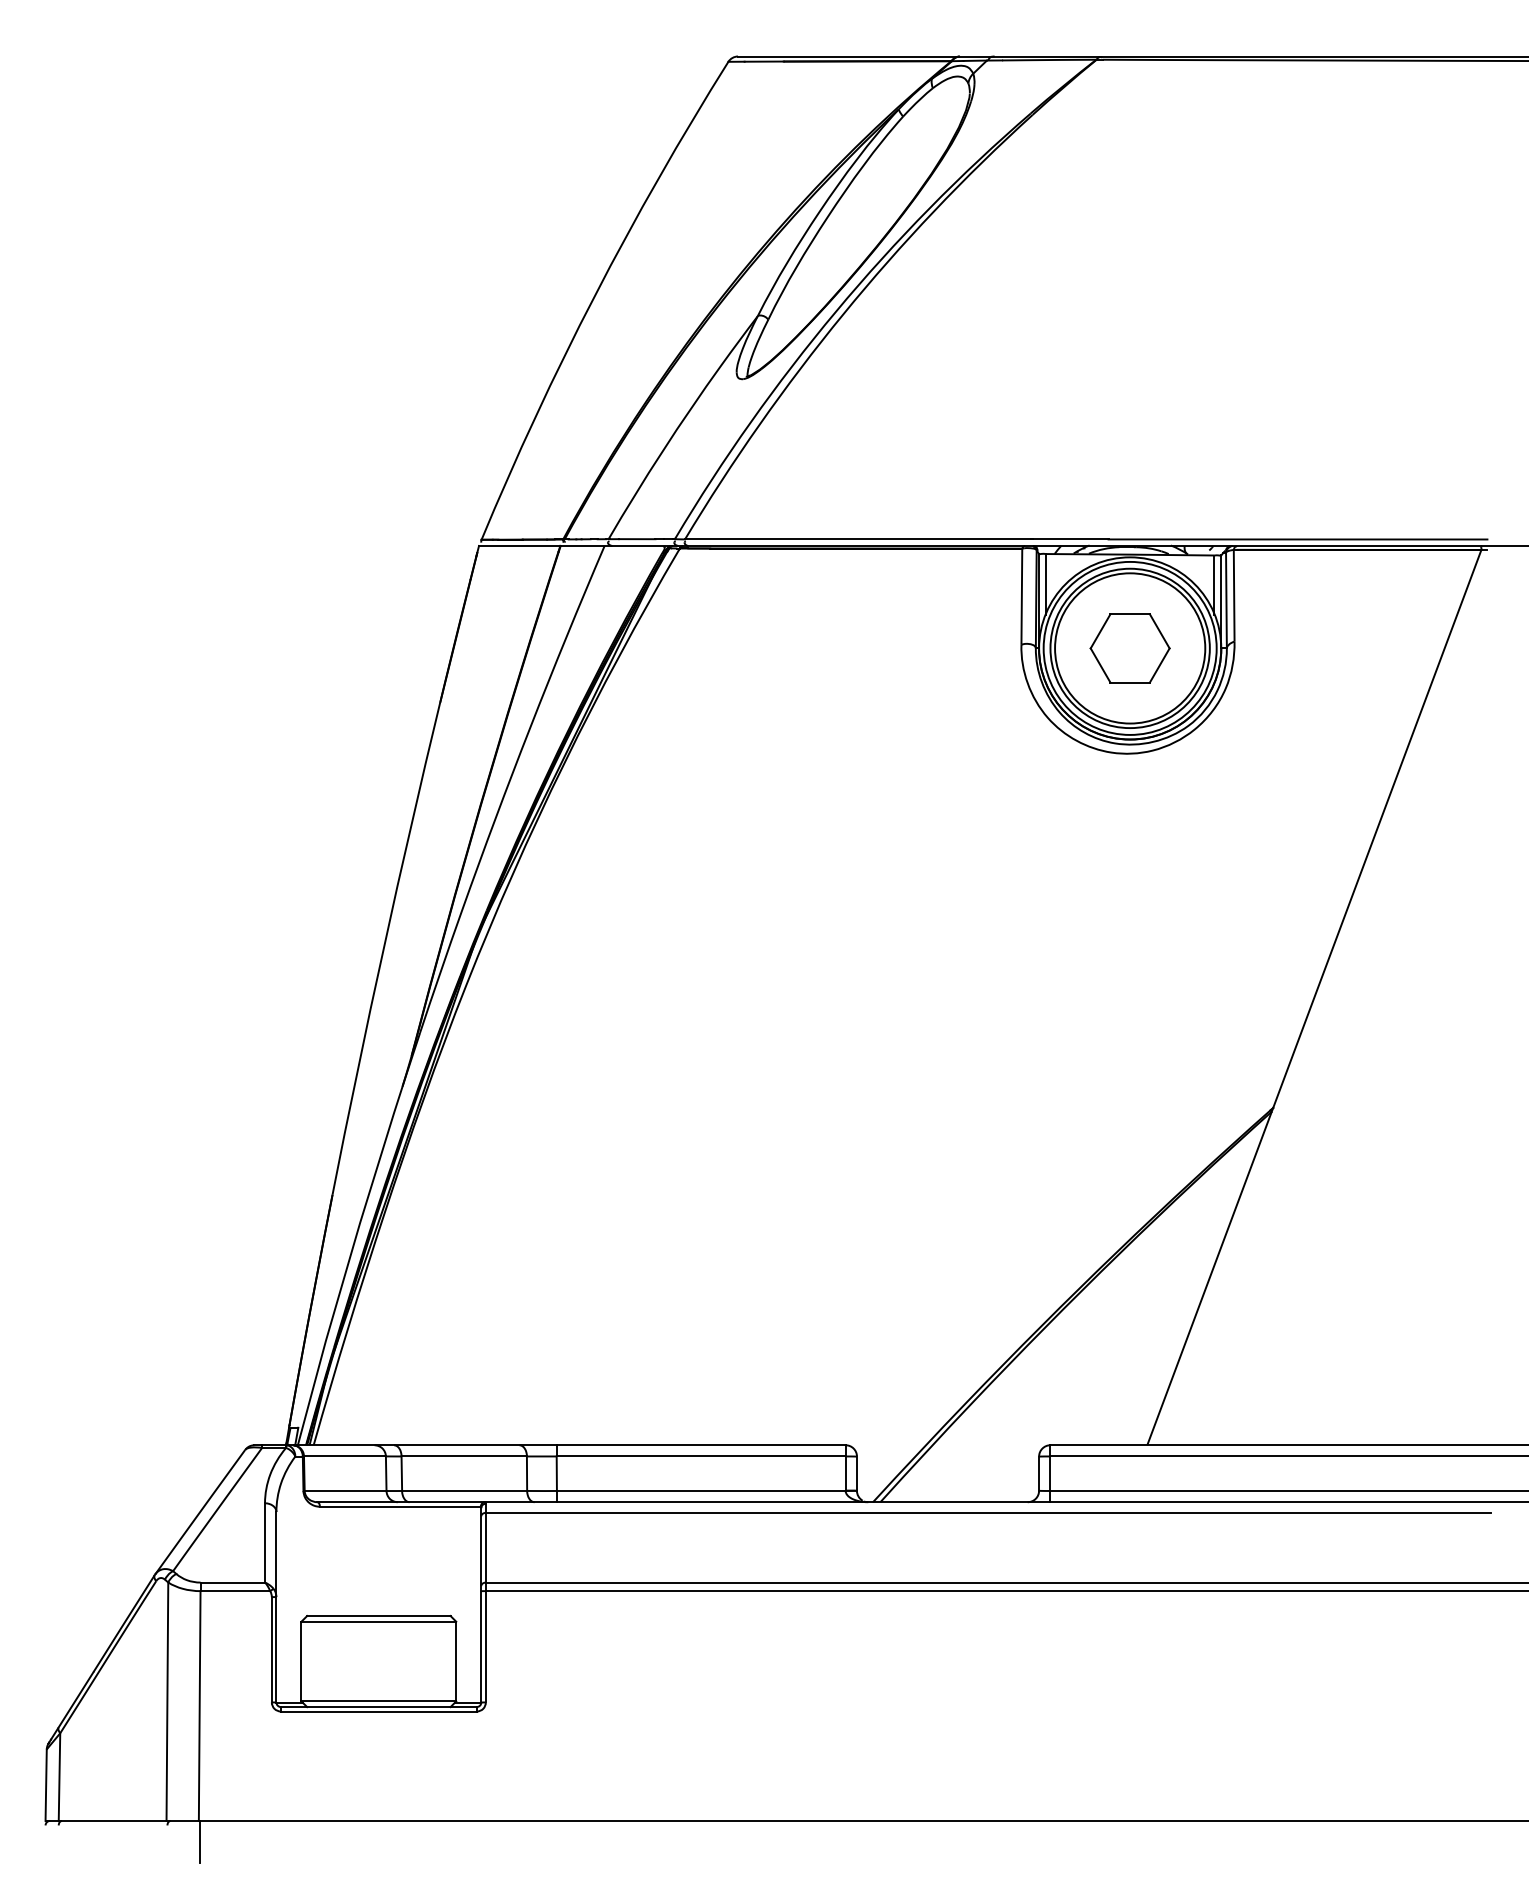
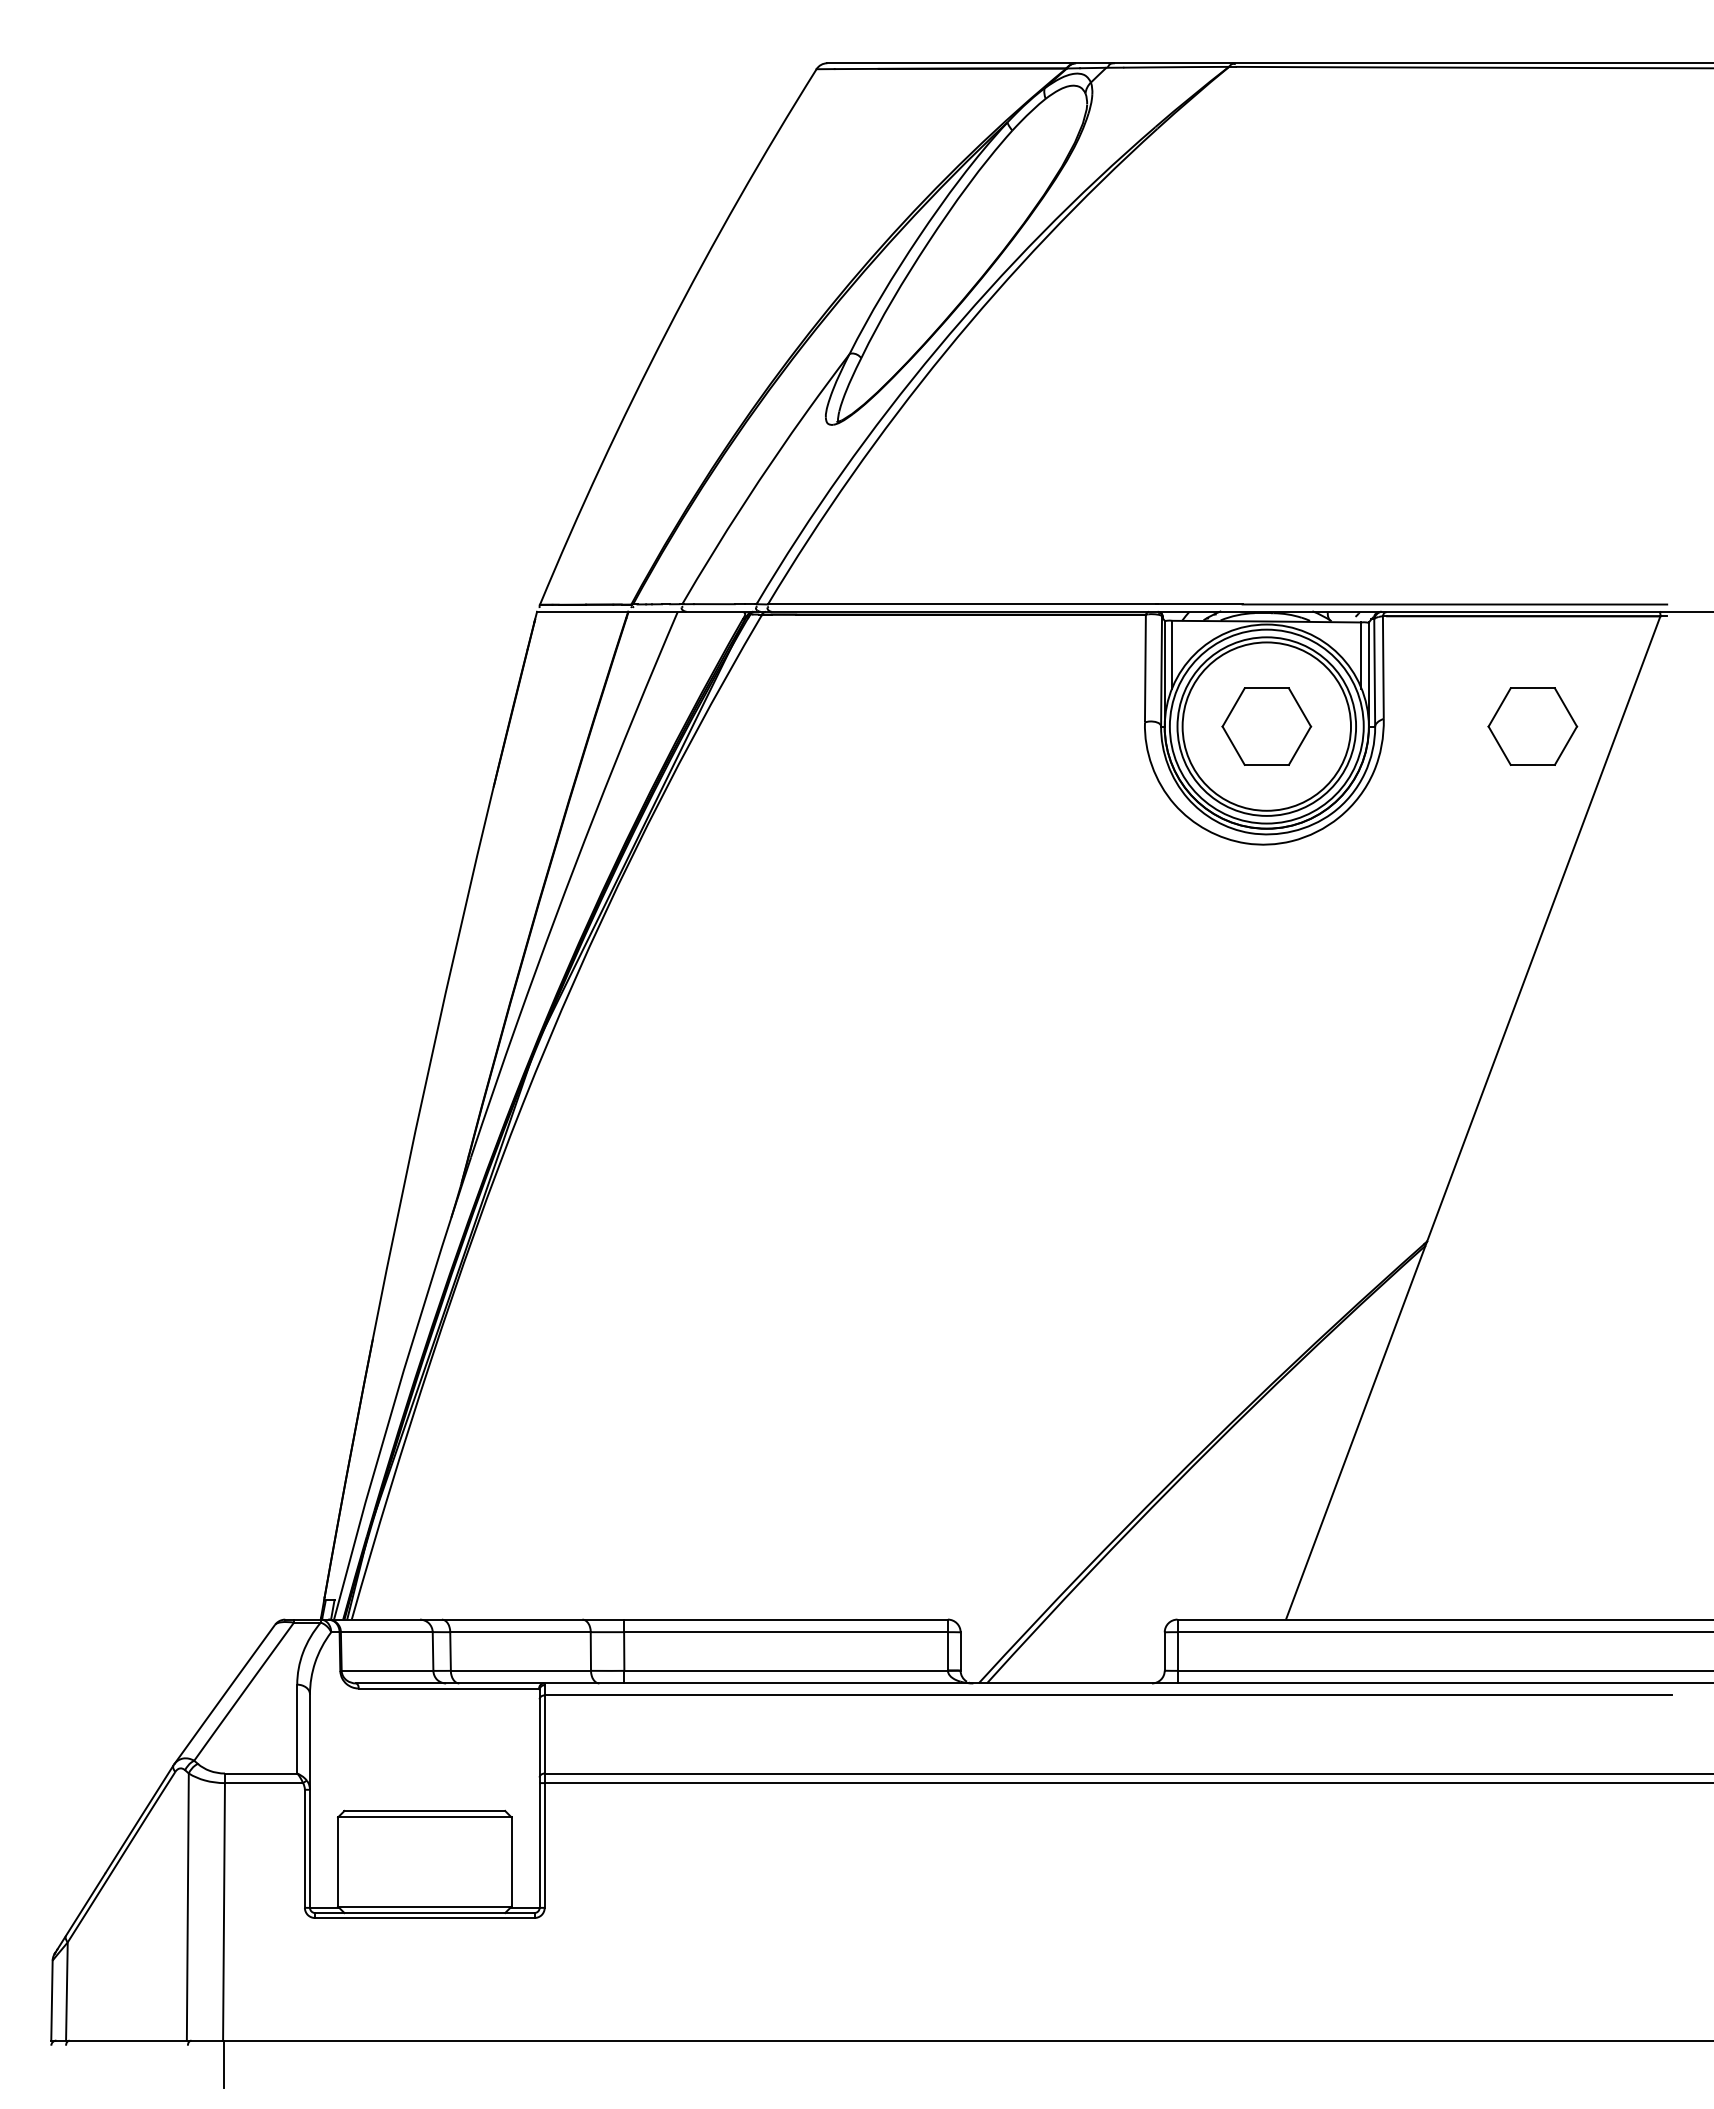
part: (1367, 648) -> (1532, 726), added

